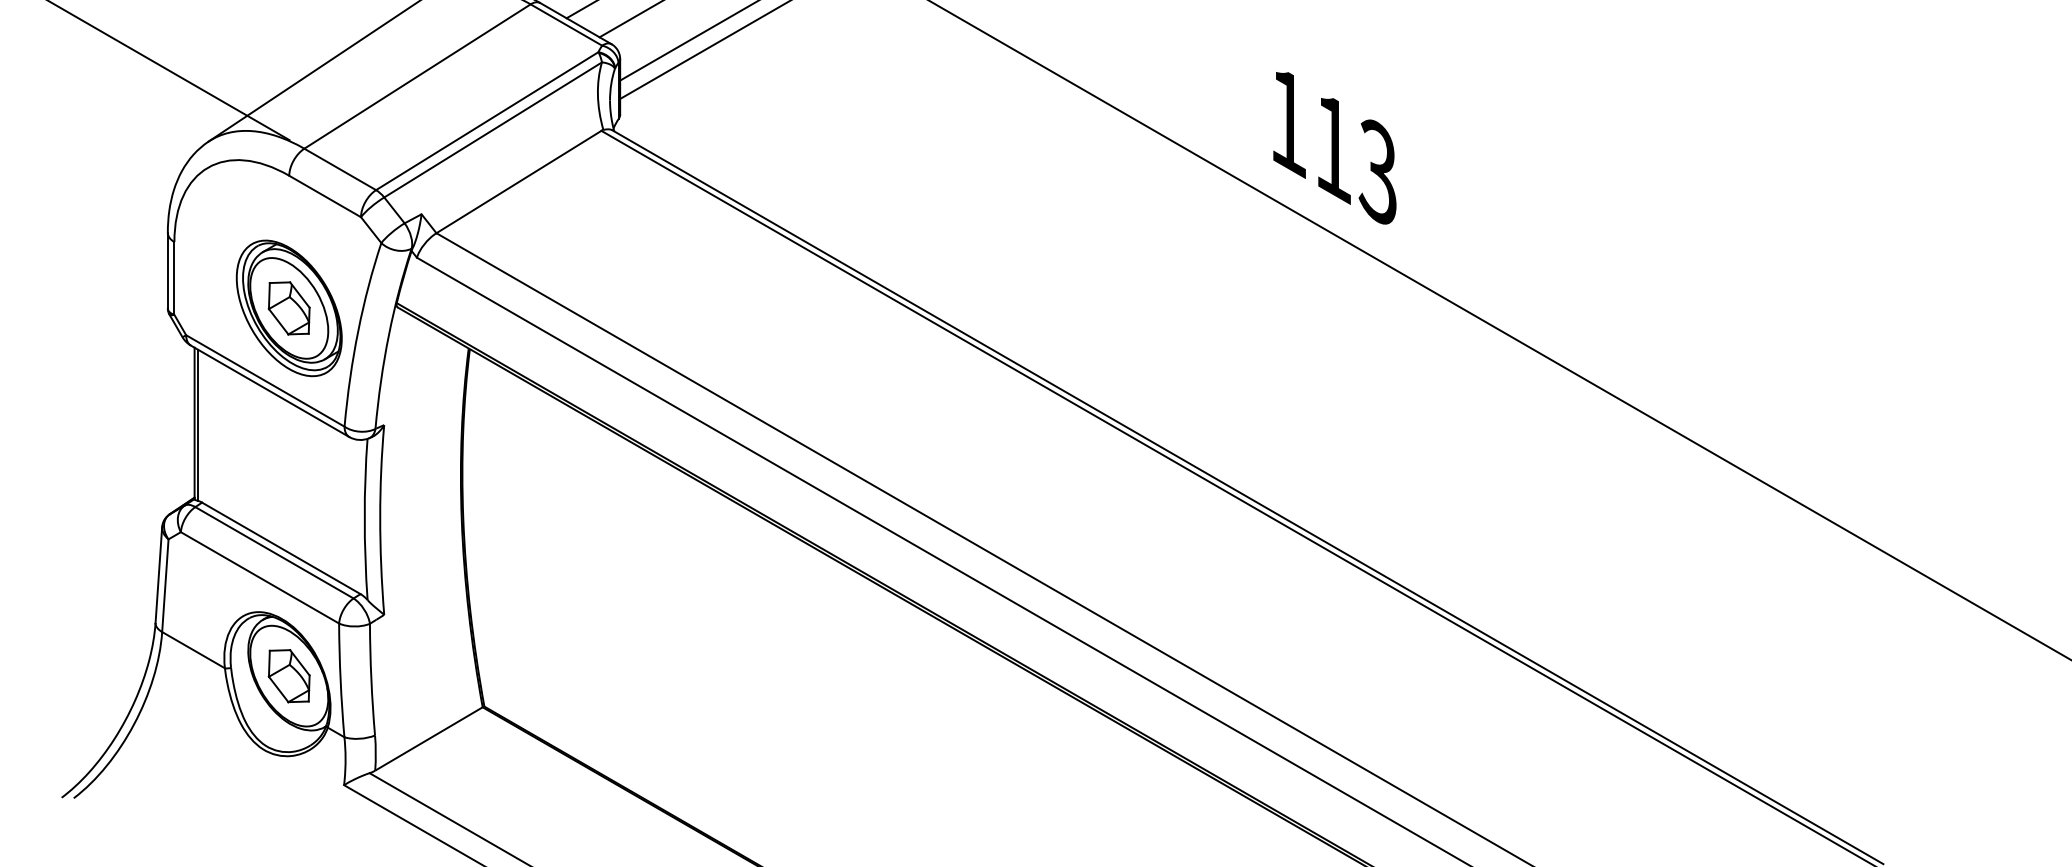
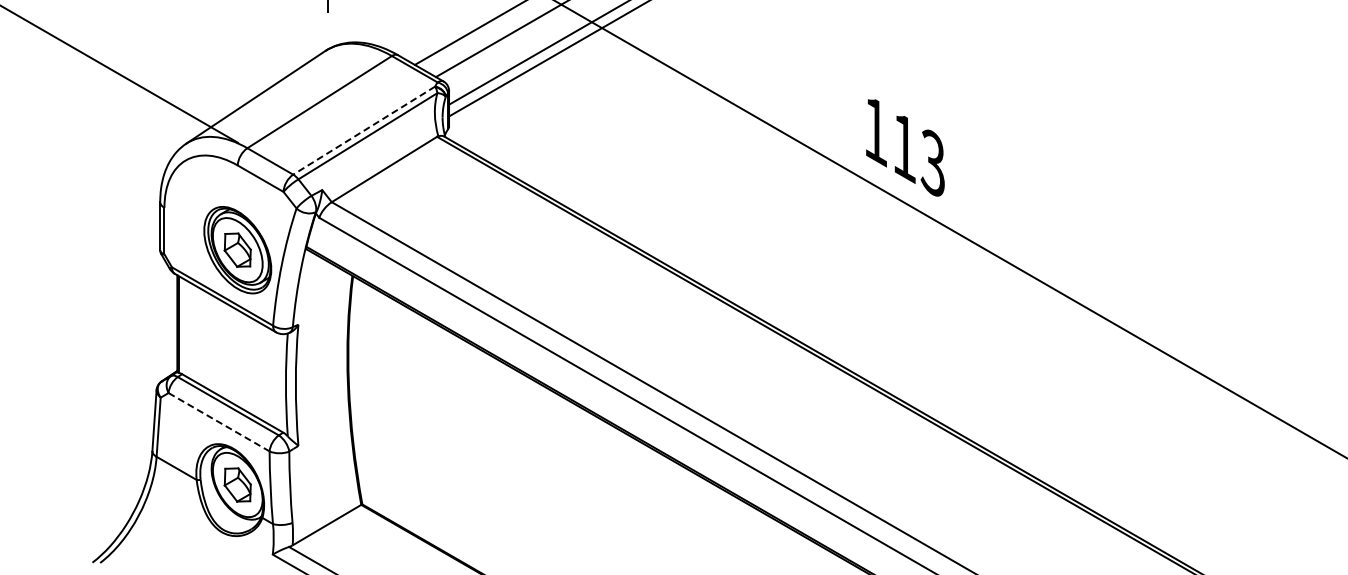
line: (487, 120) -> (364, 130), solid -> dashed
line: (260, 578) -> (219, 422), solid -> dashed

